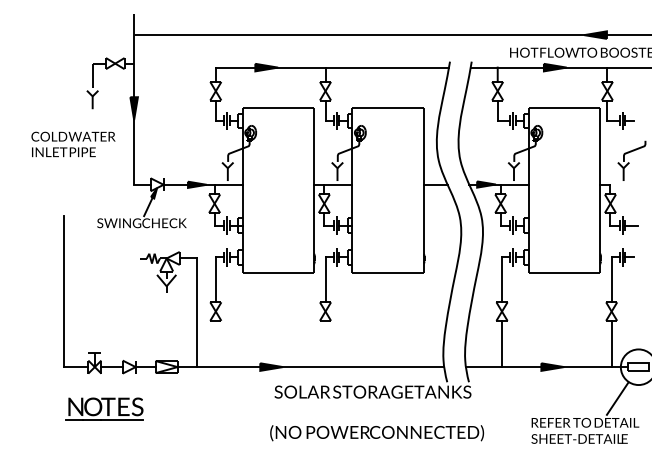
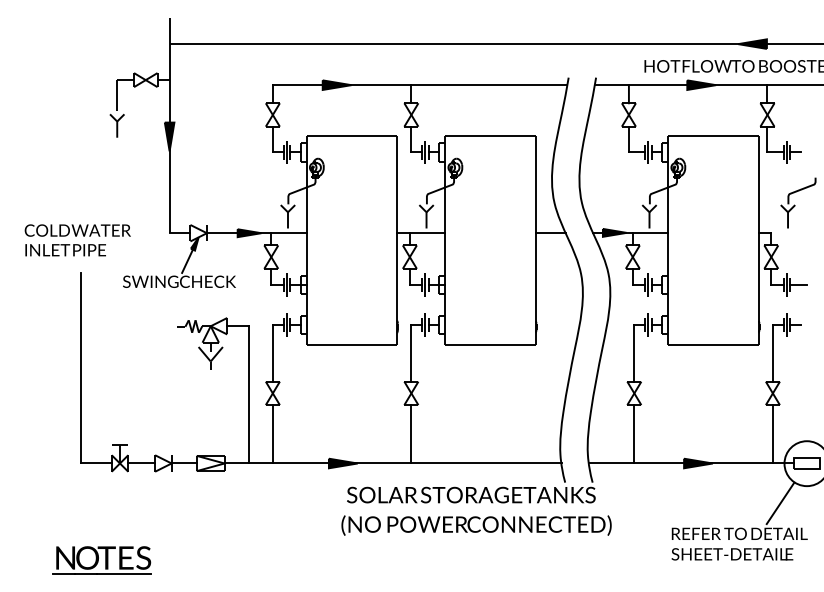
text: (73, 144) -> (77, 240), moved
line: (215, 343) -> (272, 433), added
line: (325, 343) -> (411, 433), added
part: (104, 408) -> (101, 560), moved
text: (376, 433) -> (475, 525), moved

